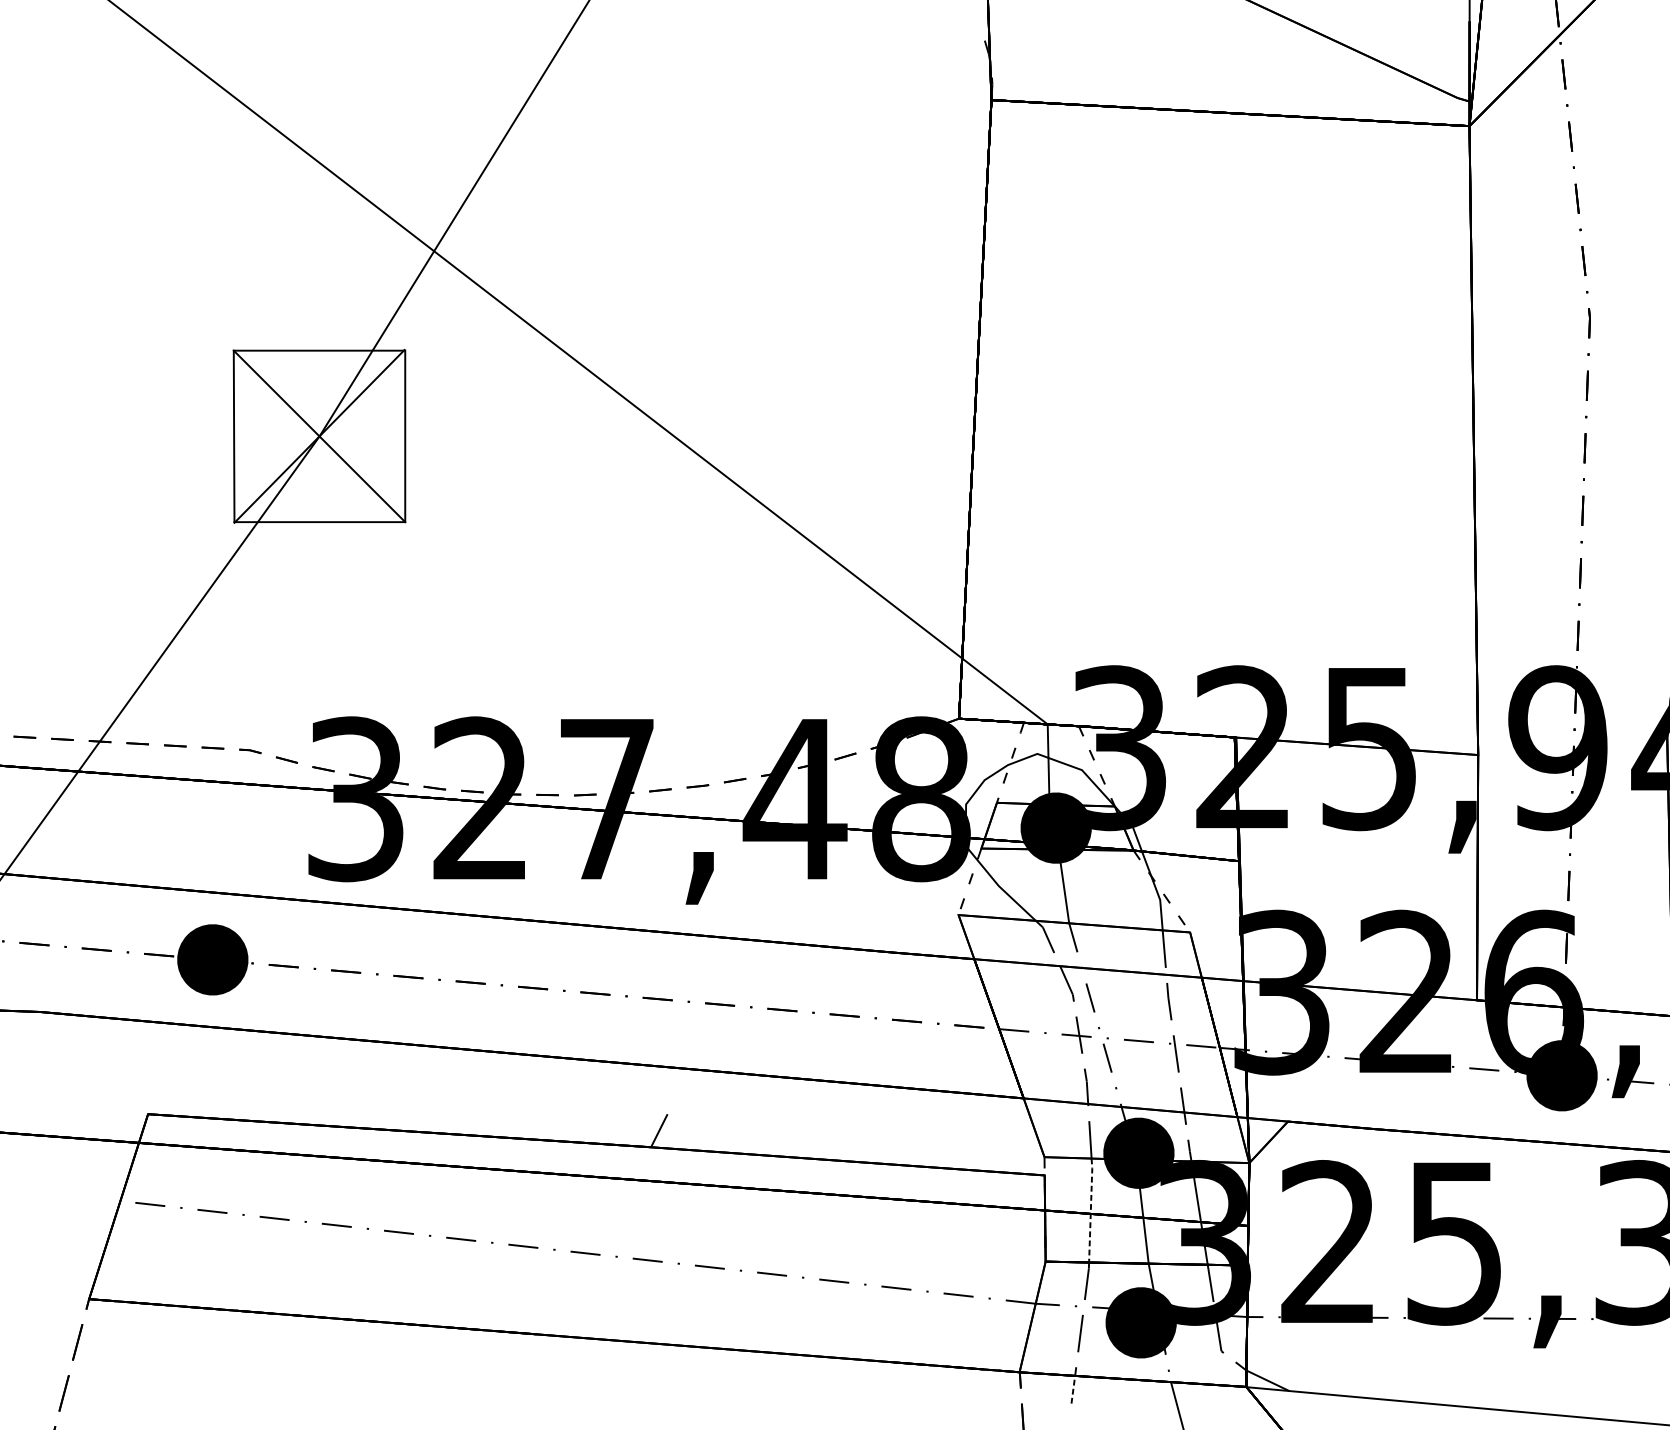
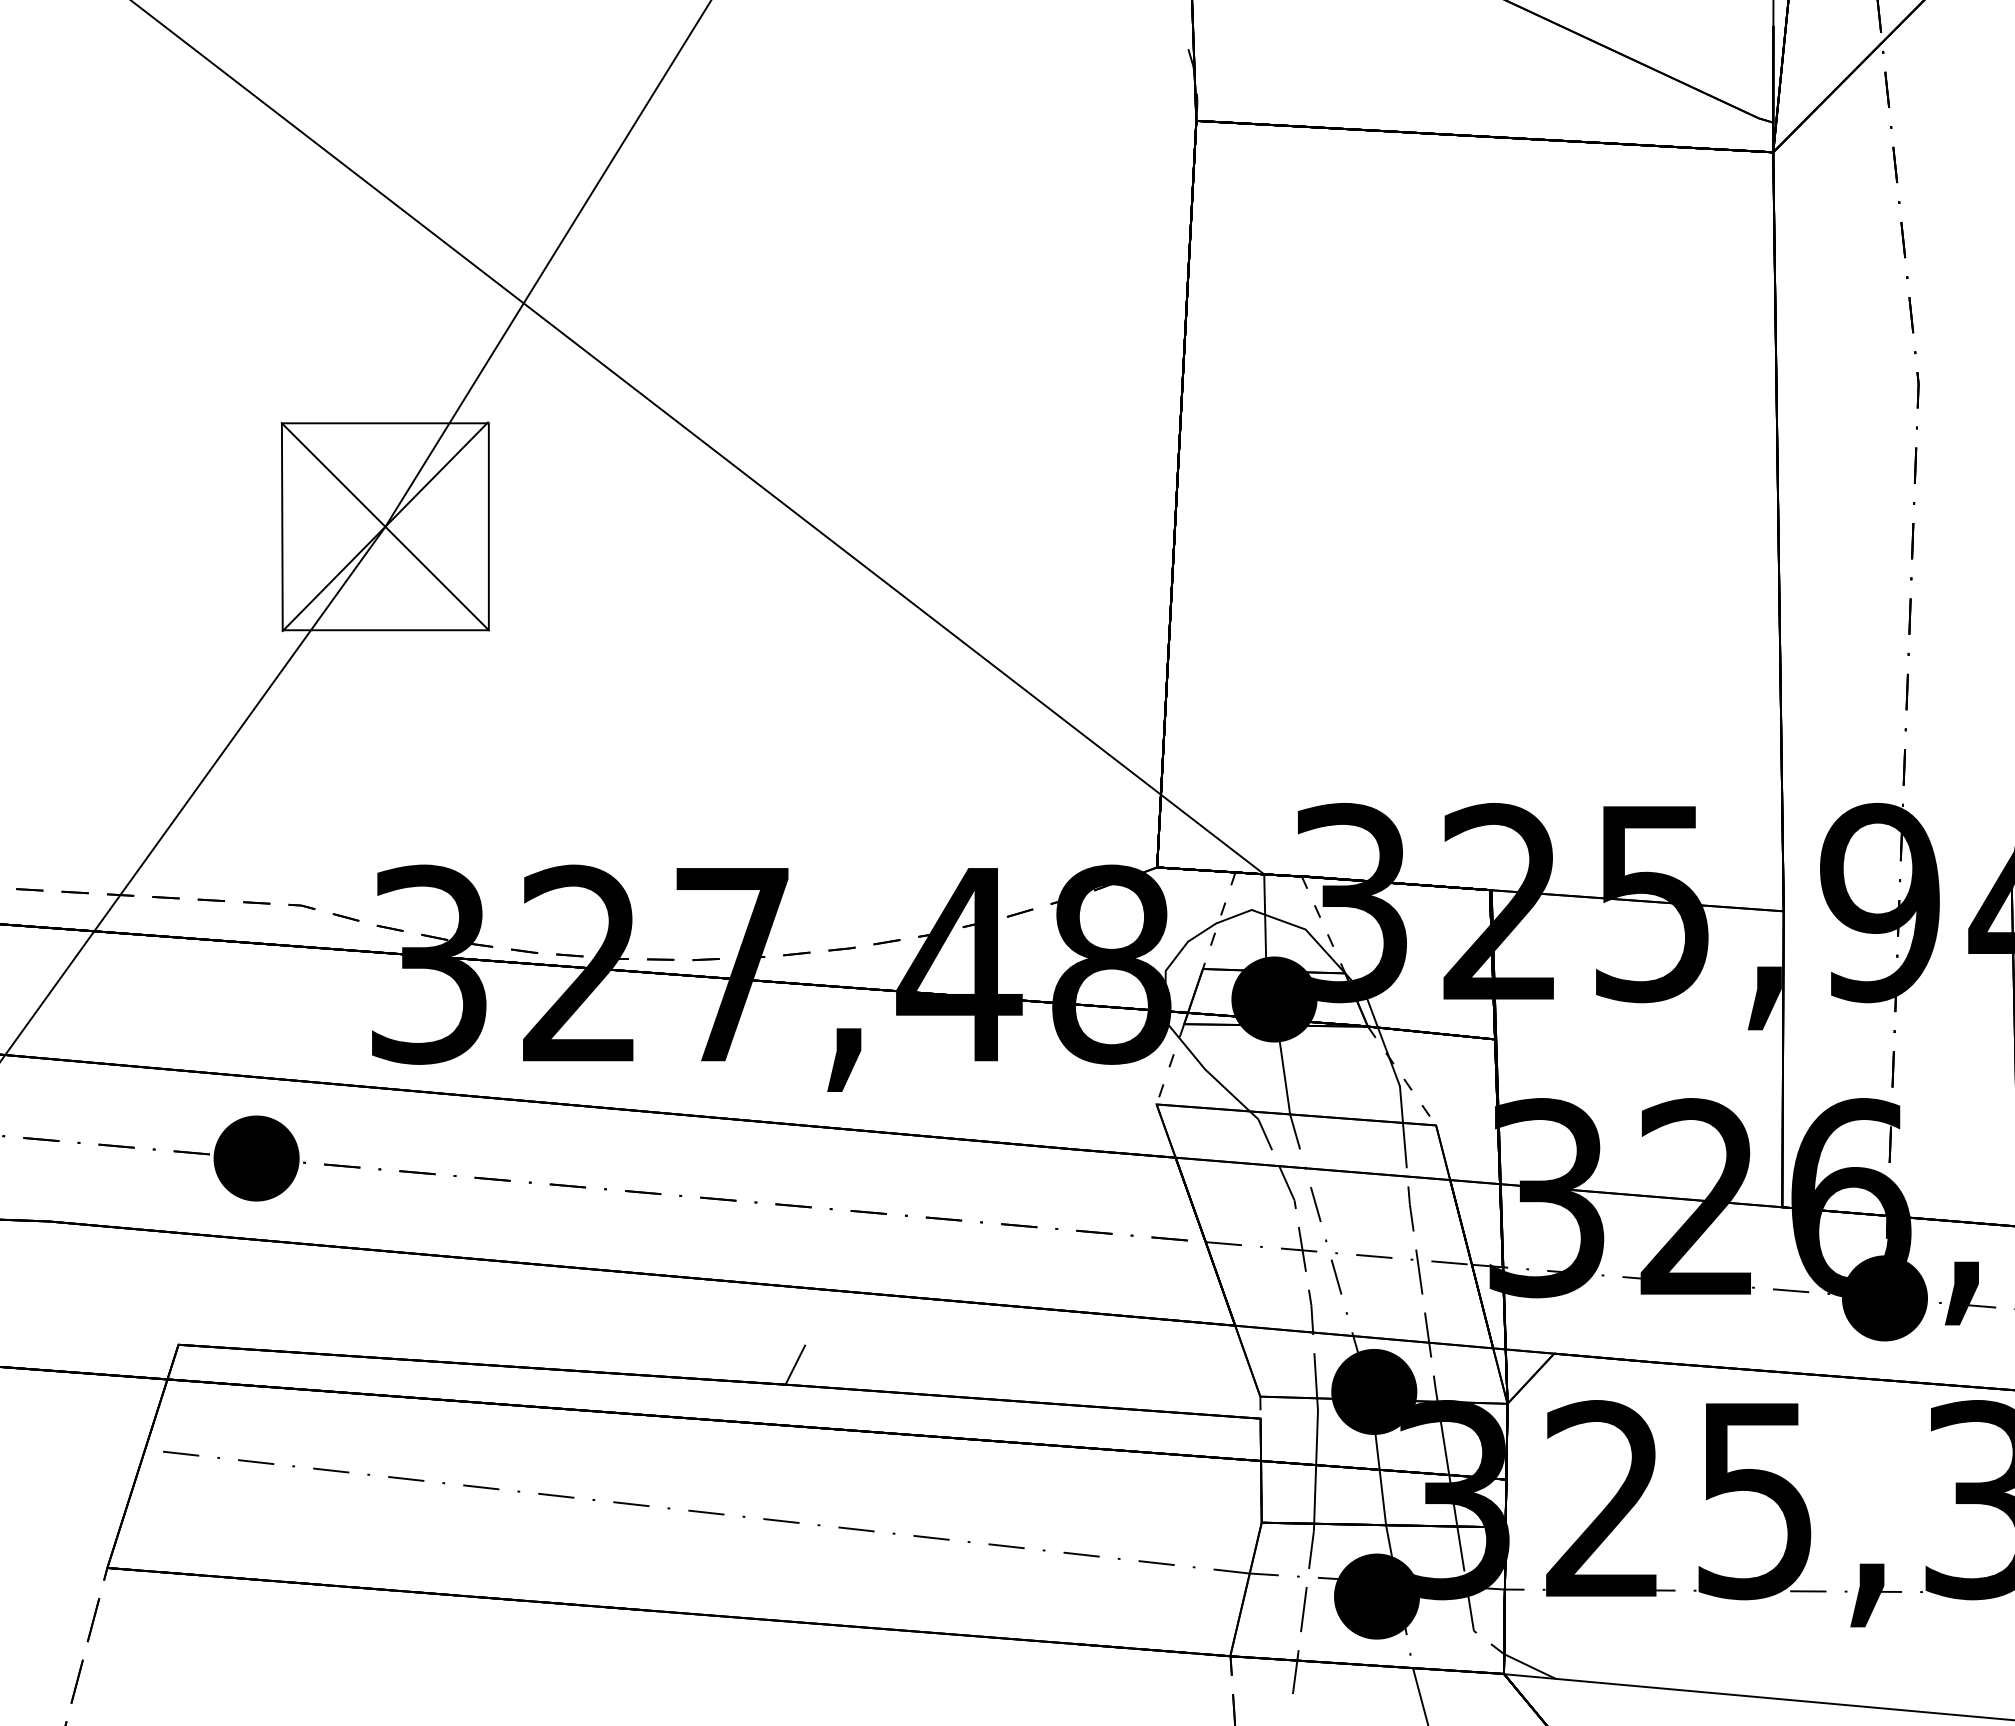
line: (1091, 1210) -> (1316, 1460), dashed -> solid
line: (1073, 1389) -> (1295, 1677), dashed -> solid

